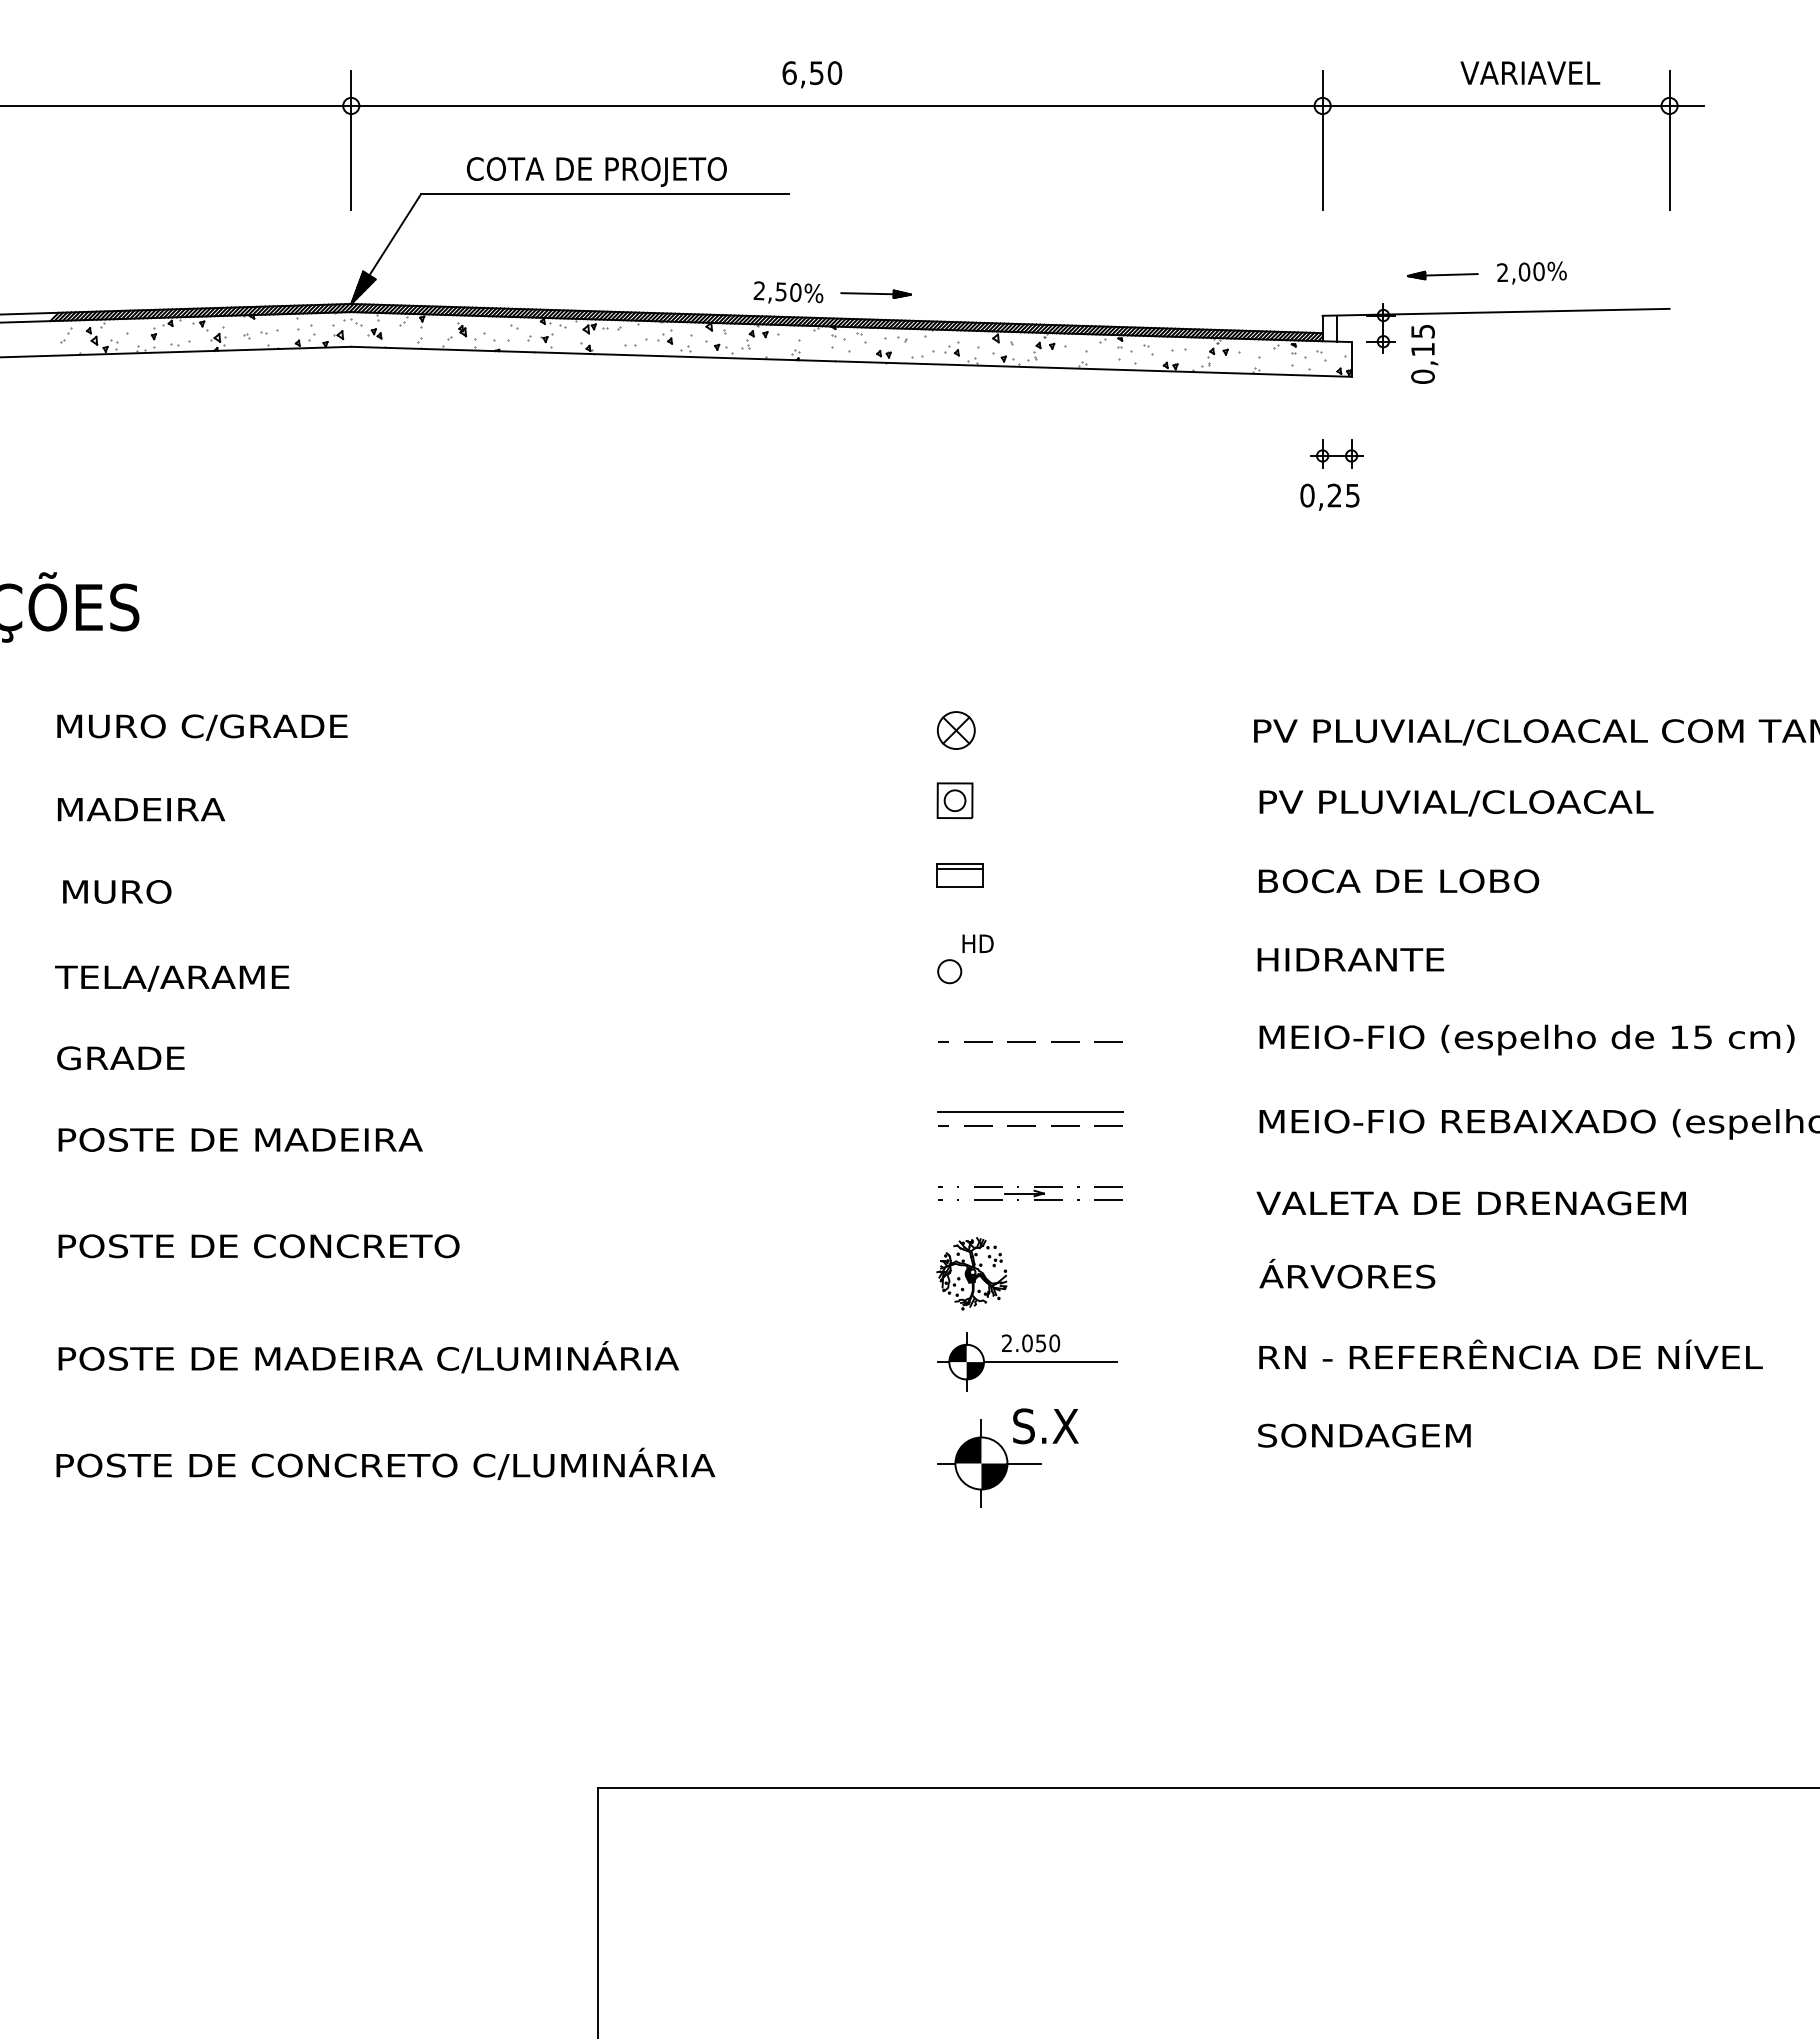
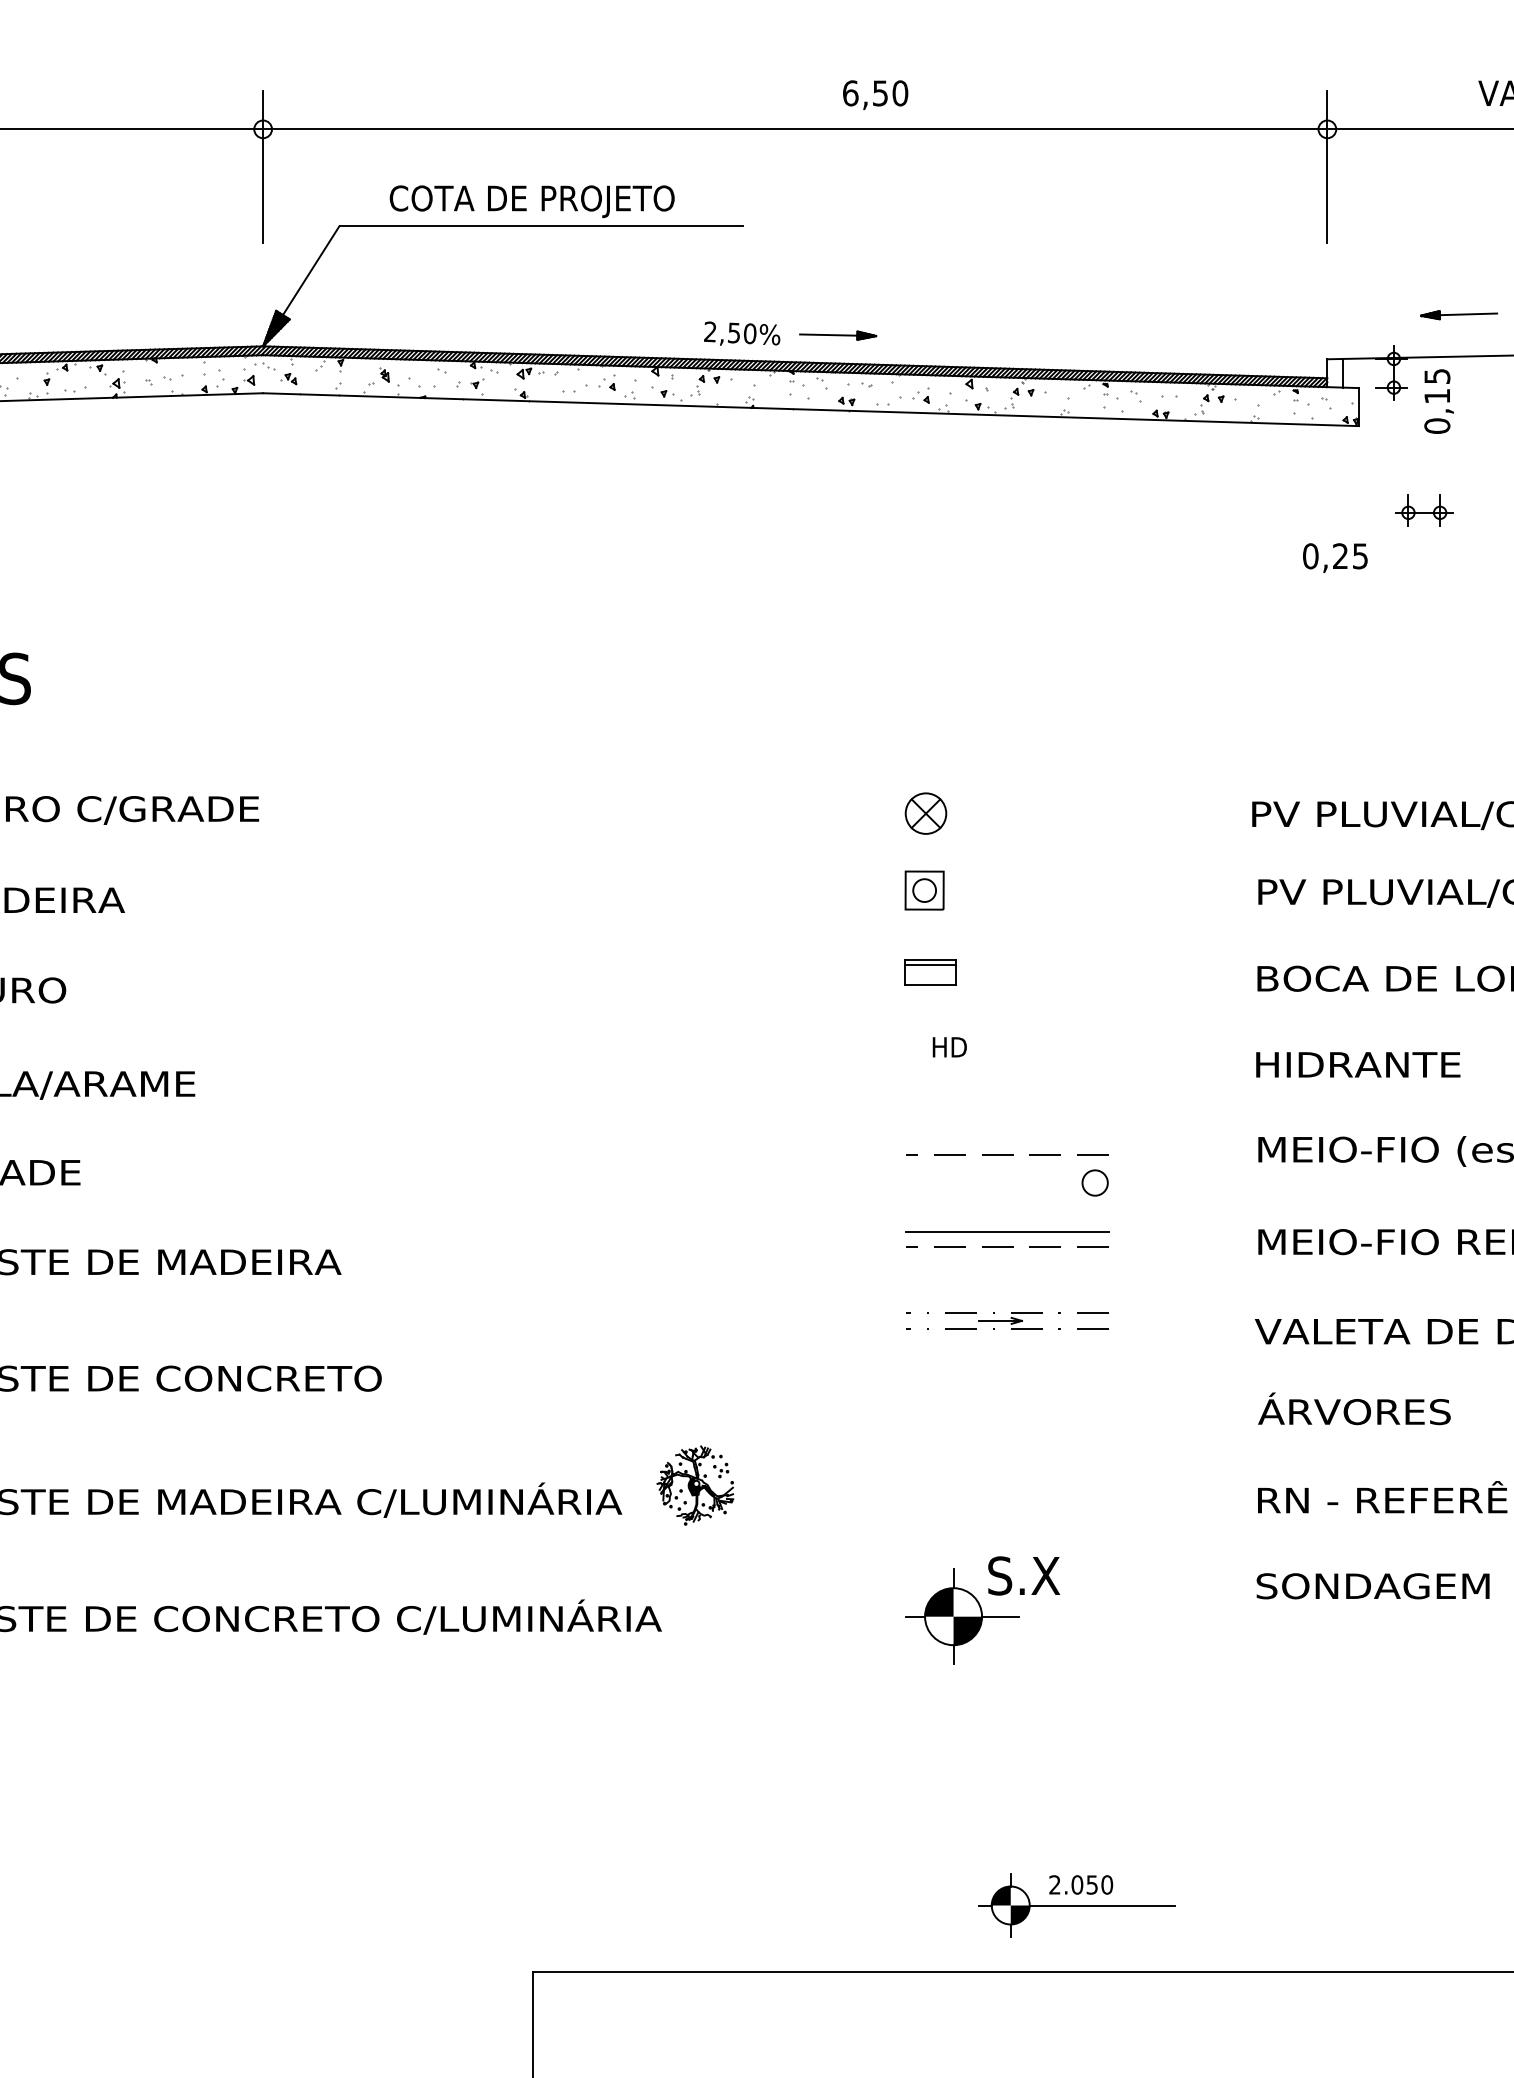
text: (812, 74) -> (875, 94), moved
part: (1336, 453) -> (1423, 510), moved
circle: (949, 971) -> (1094, 1182), moved
part: (971, 1273) -> (695, 1485), moved
part: (1027, 1361) -> (1077, 1904), moved

